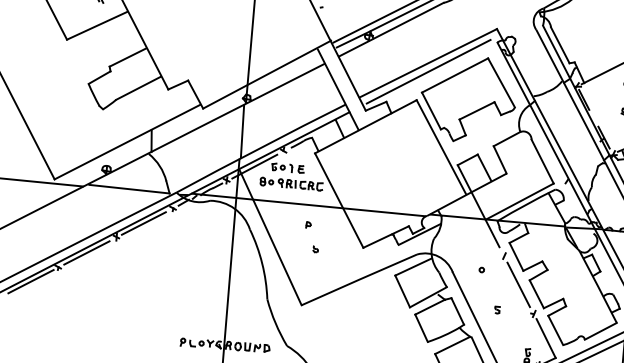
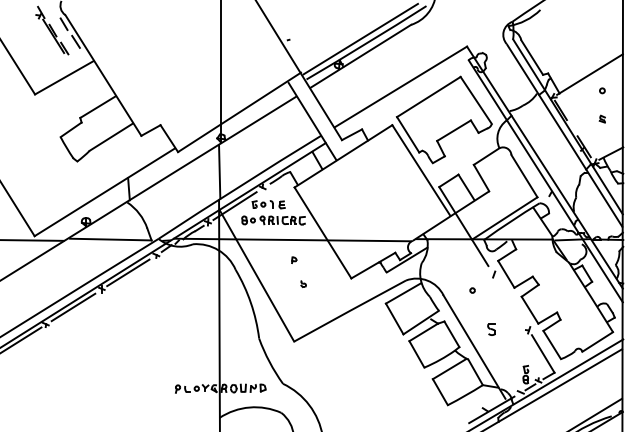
line: (428, 71) -> (401, 95), removed
line: (518, 284) -> (510, 301), removed
part: (497, 310) -> (491, 329), size x1.6

